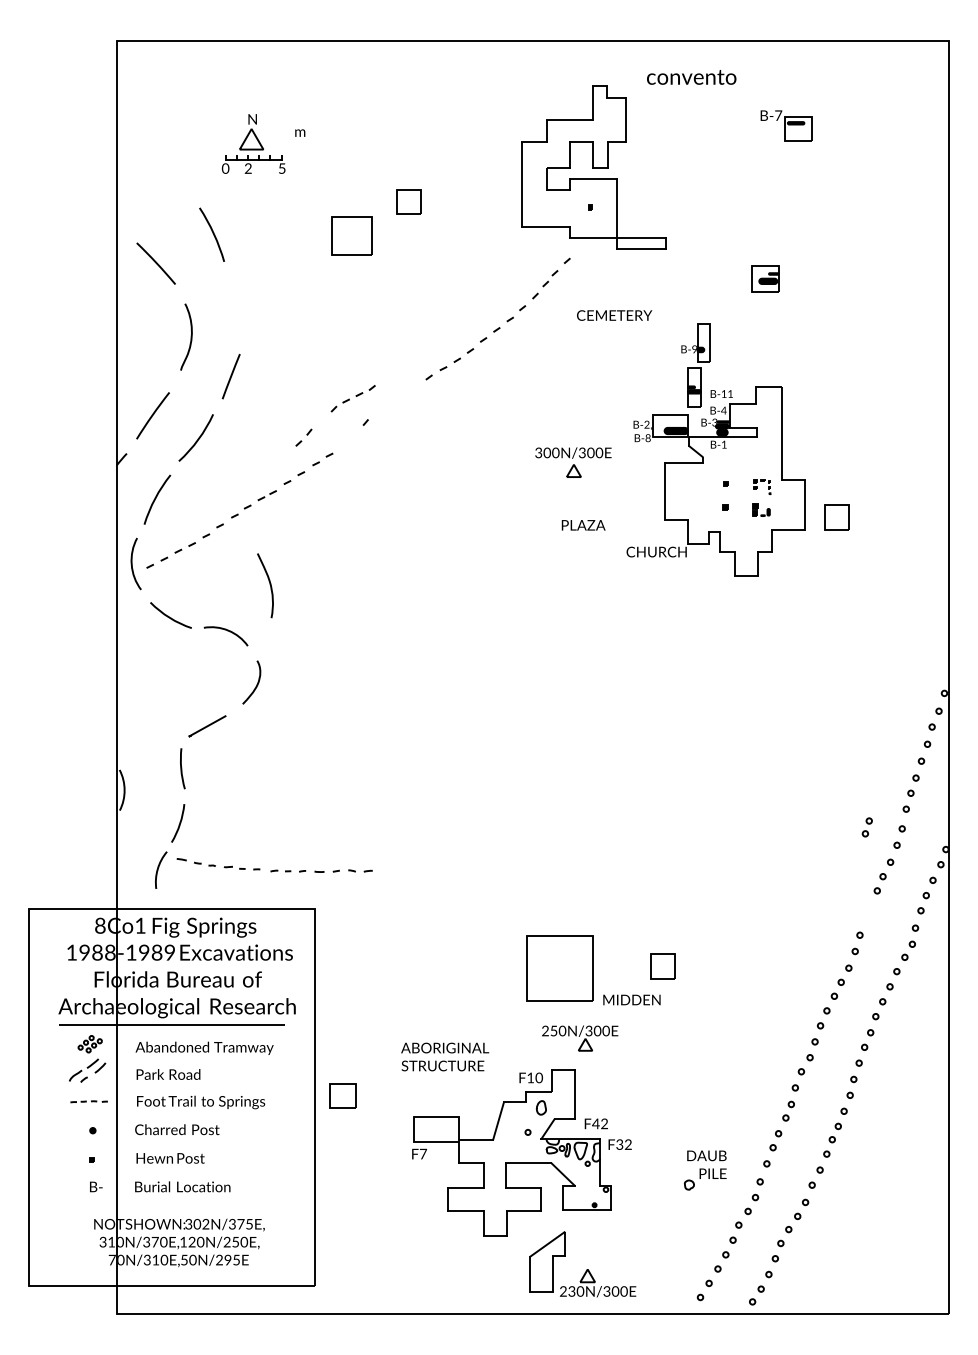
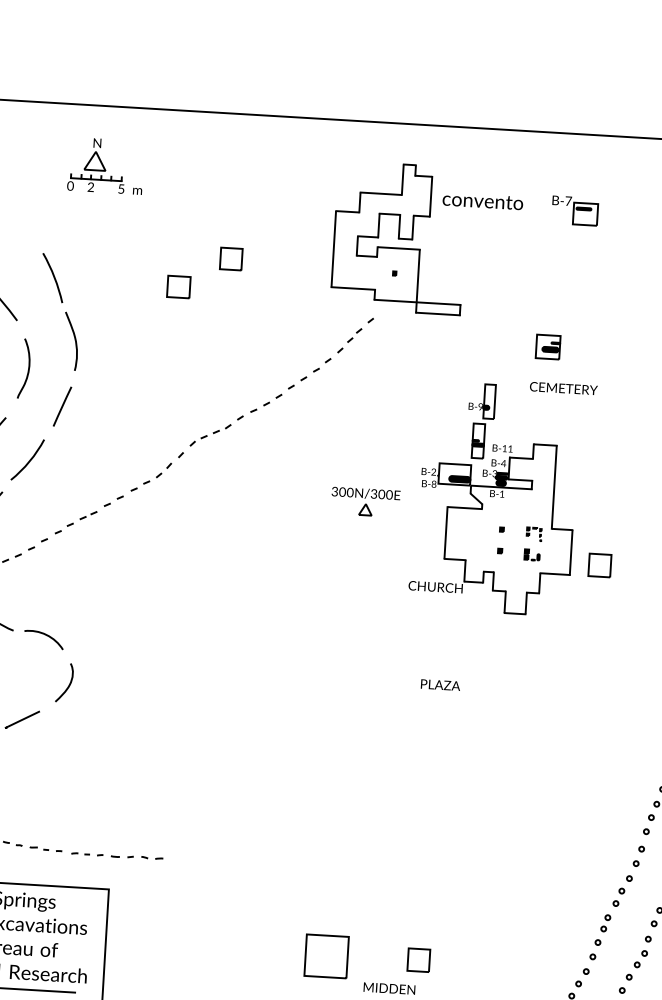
text: (691, 77) -> (482, 201), moved
part: (253, 143) -> (96, 164), moved
part: (352, 236) -> (179, 287), size x0.62
text: (614, 315) -> (563, 388), moved
part: (352, 398) -> (209, 435), moved
part: (303, 437) -> (163, 470), moved
text: (583, 525) -> (440, 685), moved
curve: (269, 584) -> (74, 340), moved
part: (866, 827) -> (605, 923), moved
part: (560, 968) -> (326, 956), size x0.71

